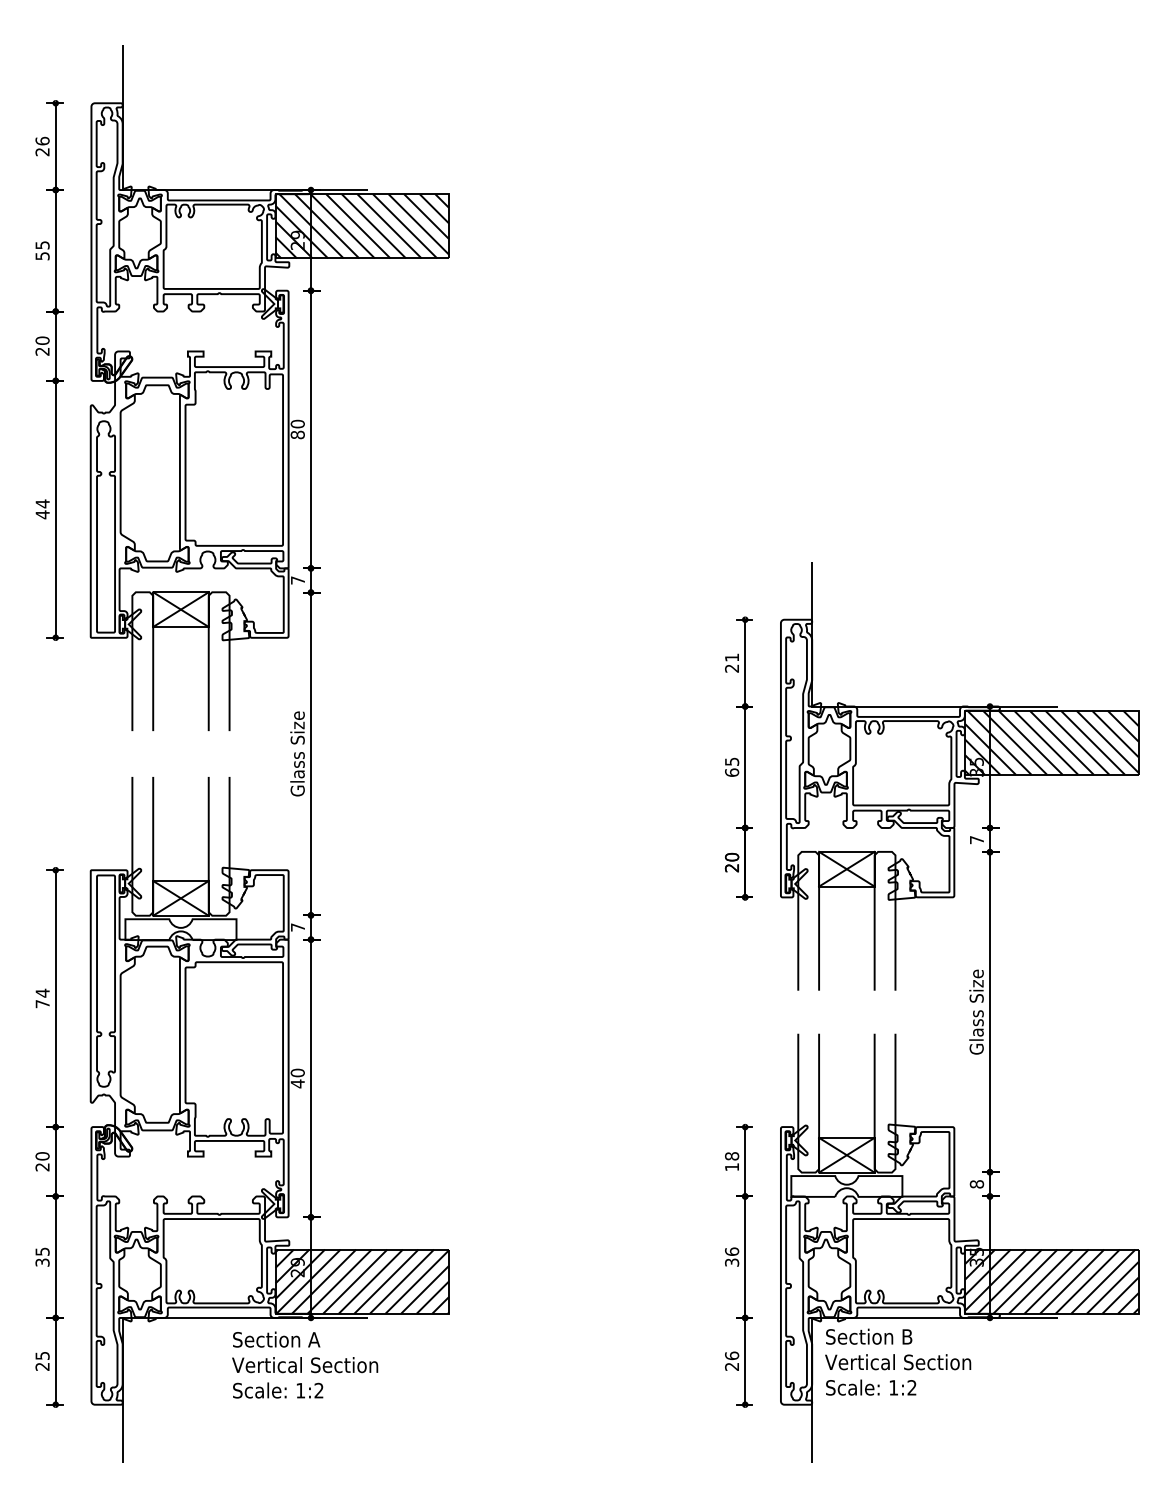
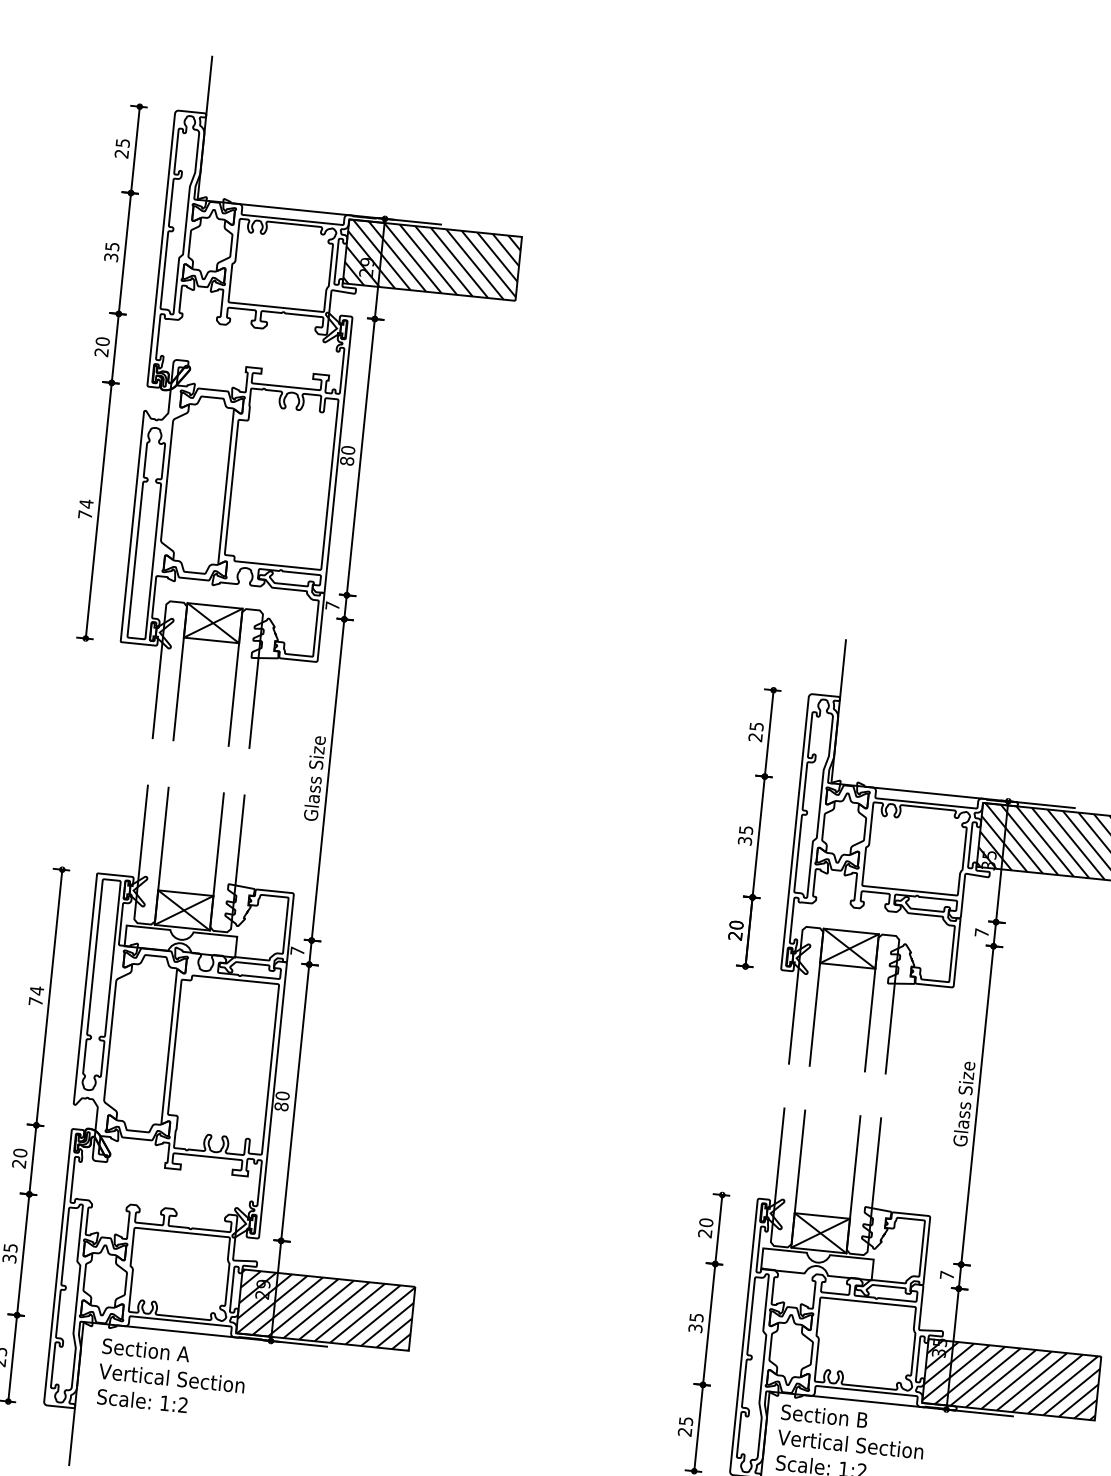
text: (42, 140) -> (122, 142), 26 -> 25
text: (41, 255) -> (110, 256), 55 -> 35
text: (42, 514) -> (85, 514), 44 -> 74
text: (732, 657) -> (757, 726), 21 -> 25
text: (732, 772) -> (745, 840), 65 -> 35
text: (297, 1083) -> (281, 1106), 40 -> 80
text: (731, 1161) -> (705, 1227), 18 -> 20
text: (976, 1184) -> (946, 1275), 8 -> 7
text: (732, 1251) -> (697, 1317), 36 -> 35
text: (732, 1355) -> (686, 1420), 26 -> 25
text: (305, 1364) -> (172, 1377), moved

